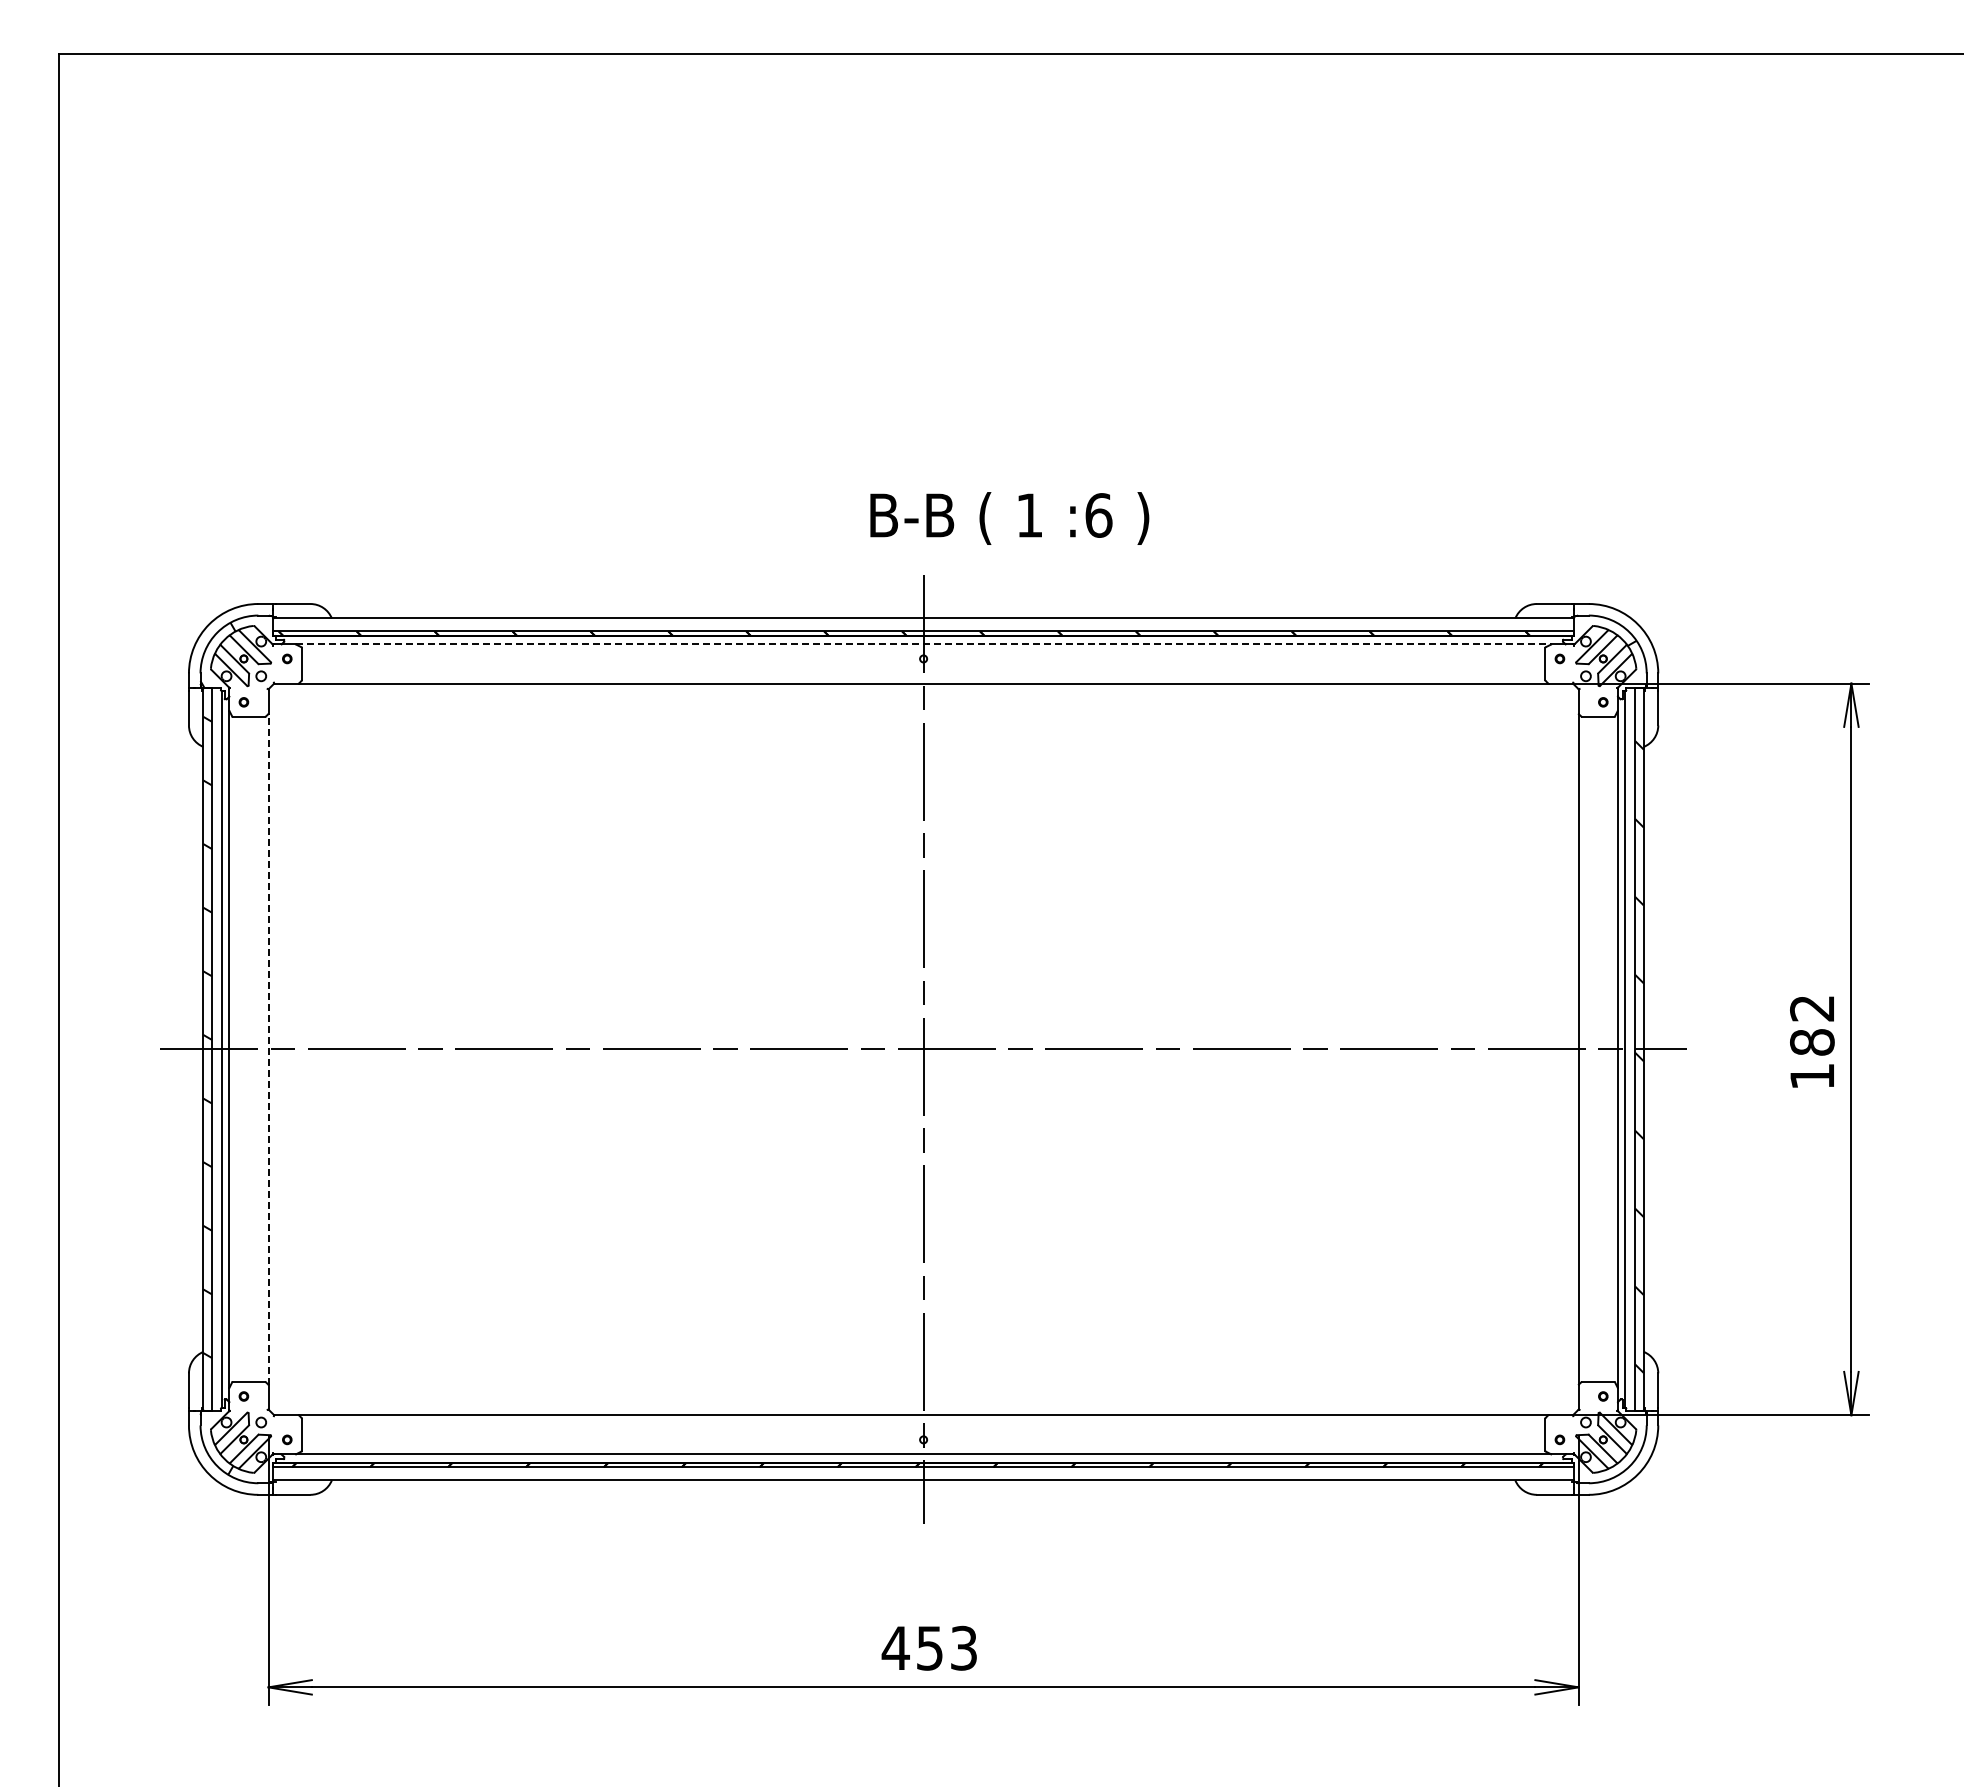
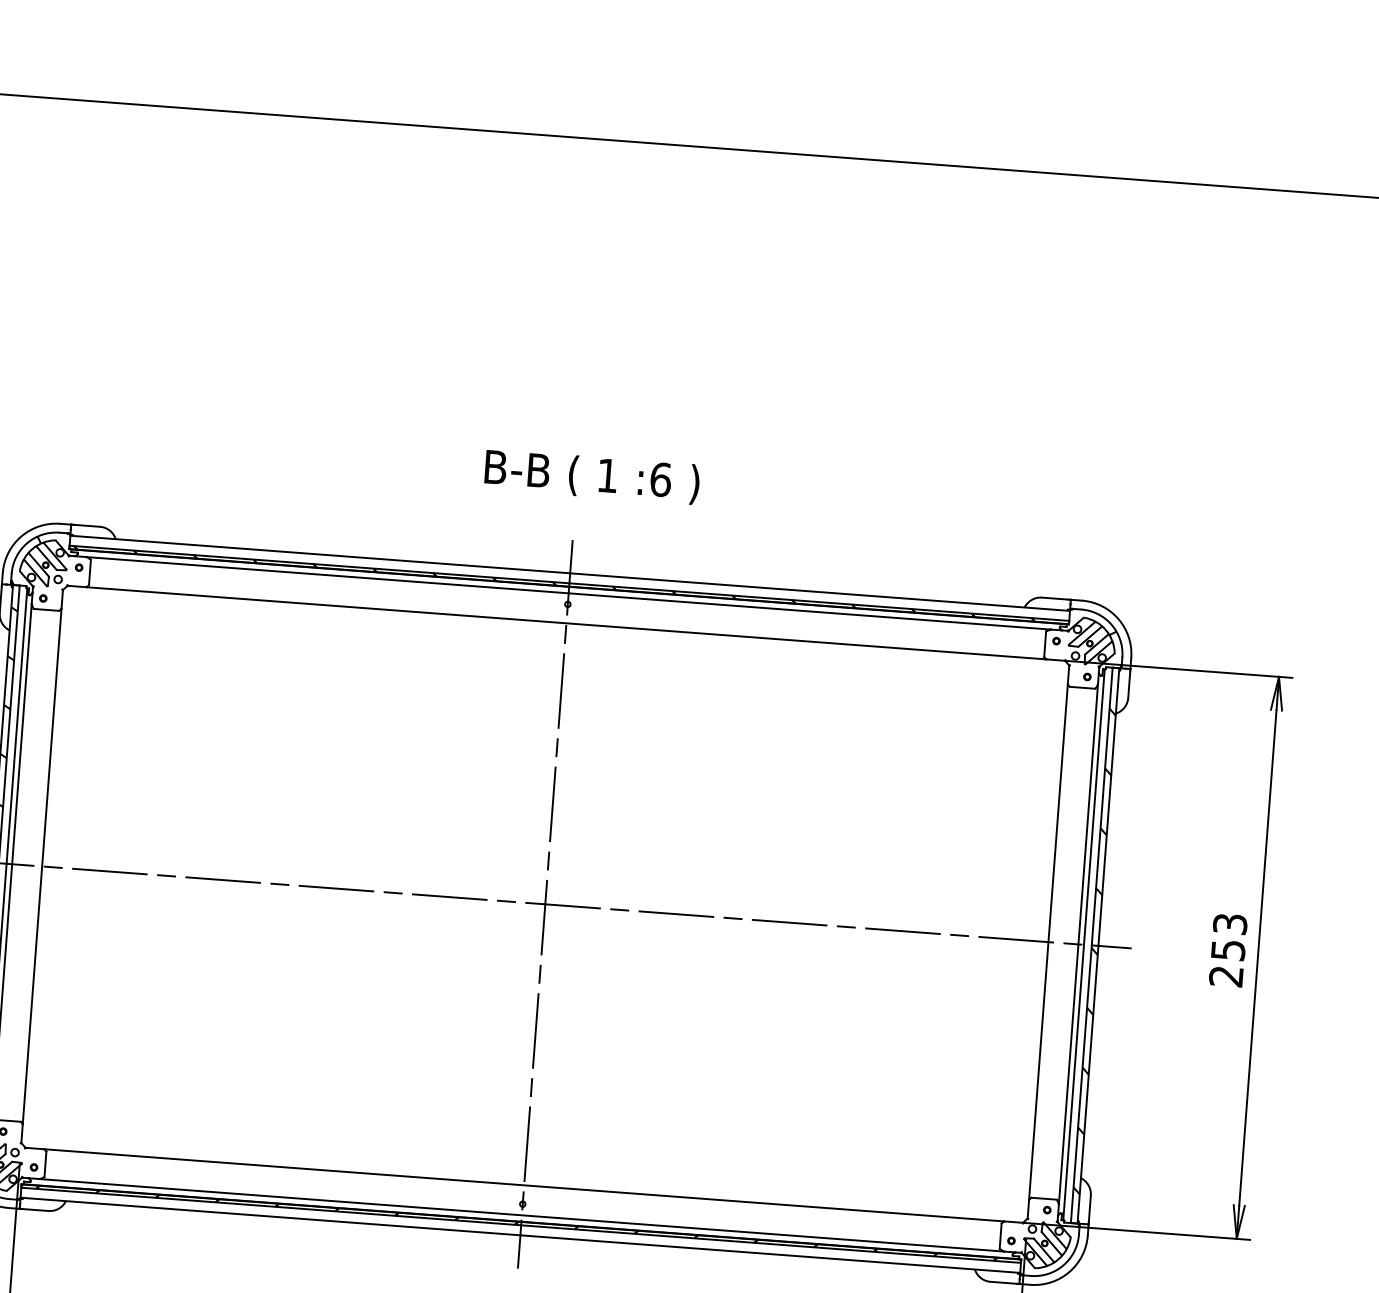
text: (1009, 518) -> (592, 476), moved
line: (923, 644) -> (568, 593), dashed -> solid
text: (1812, 1042) -> (1228, 950), 182 -> 253
line: (268, 1049) -> (42, 866), dashed -> solid

